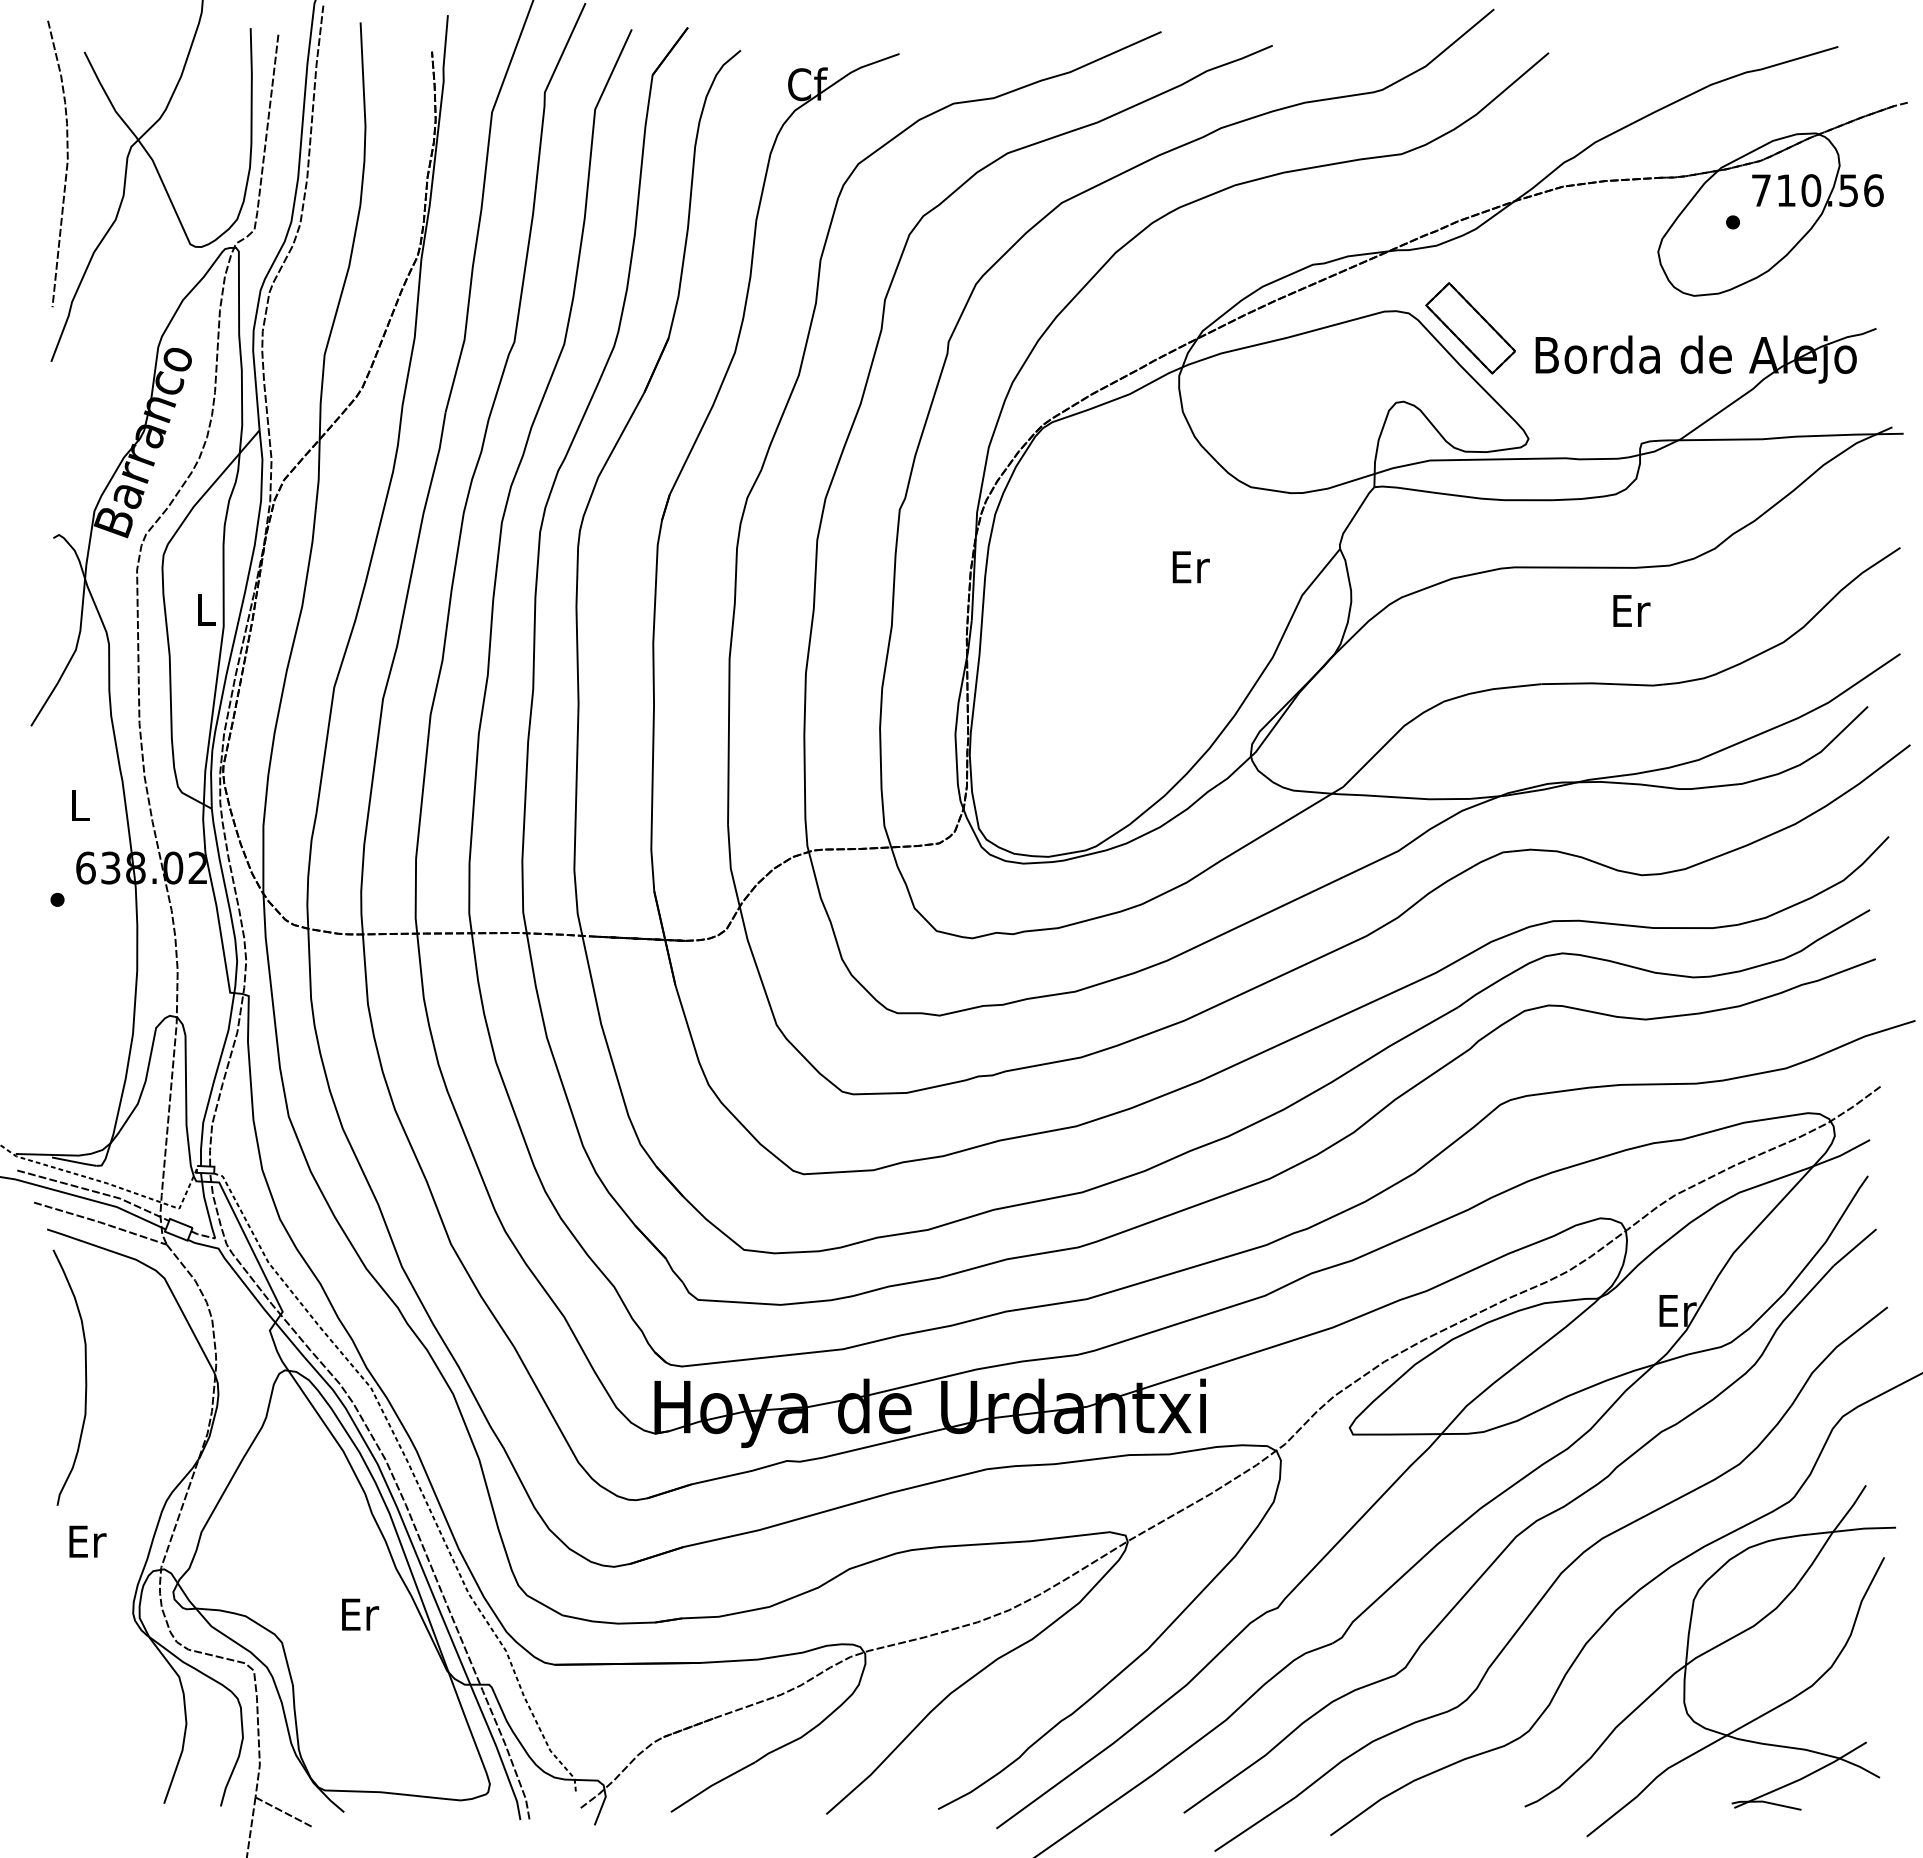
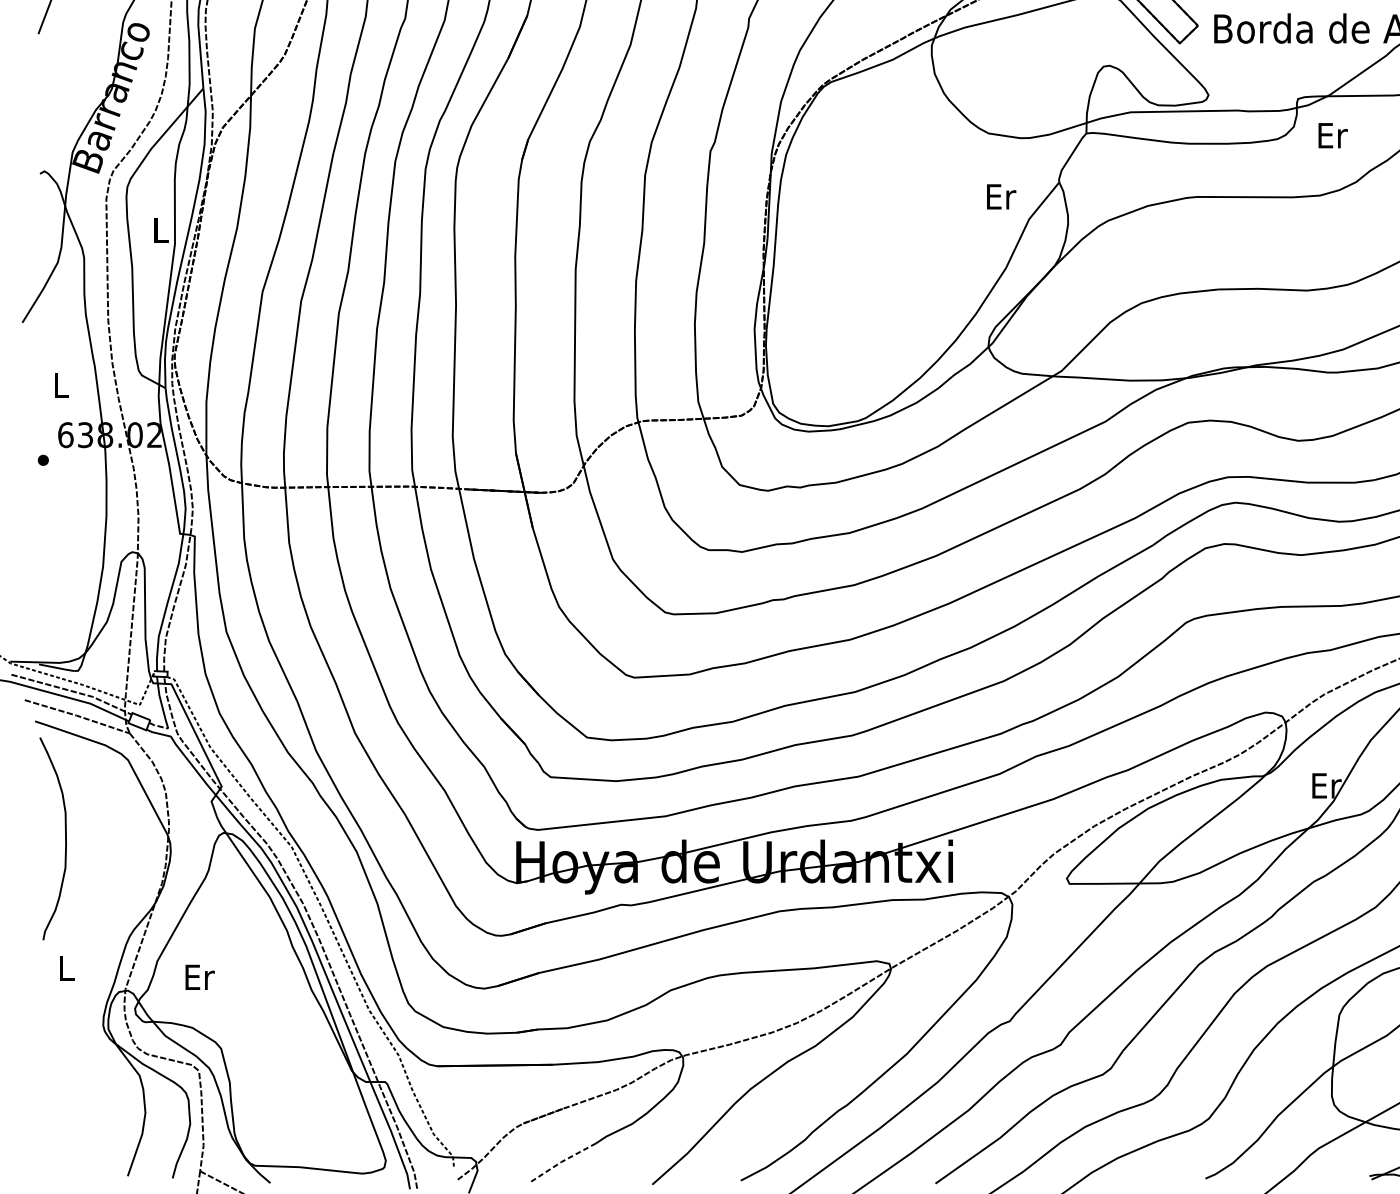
text: (1190, 567) -> (1000, 197), moved
text: (1631, 610) -> (1332, 135), moved
text: (87, 1541) -> (67, 968), Er -> L
text: (360, 1614) -> (200, 977), moved
line: (711, 1785) -> (561, 1161), solid -> dashed

